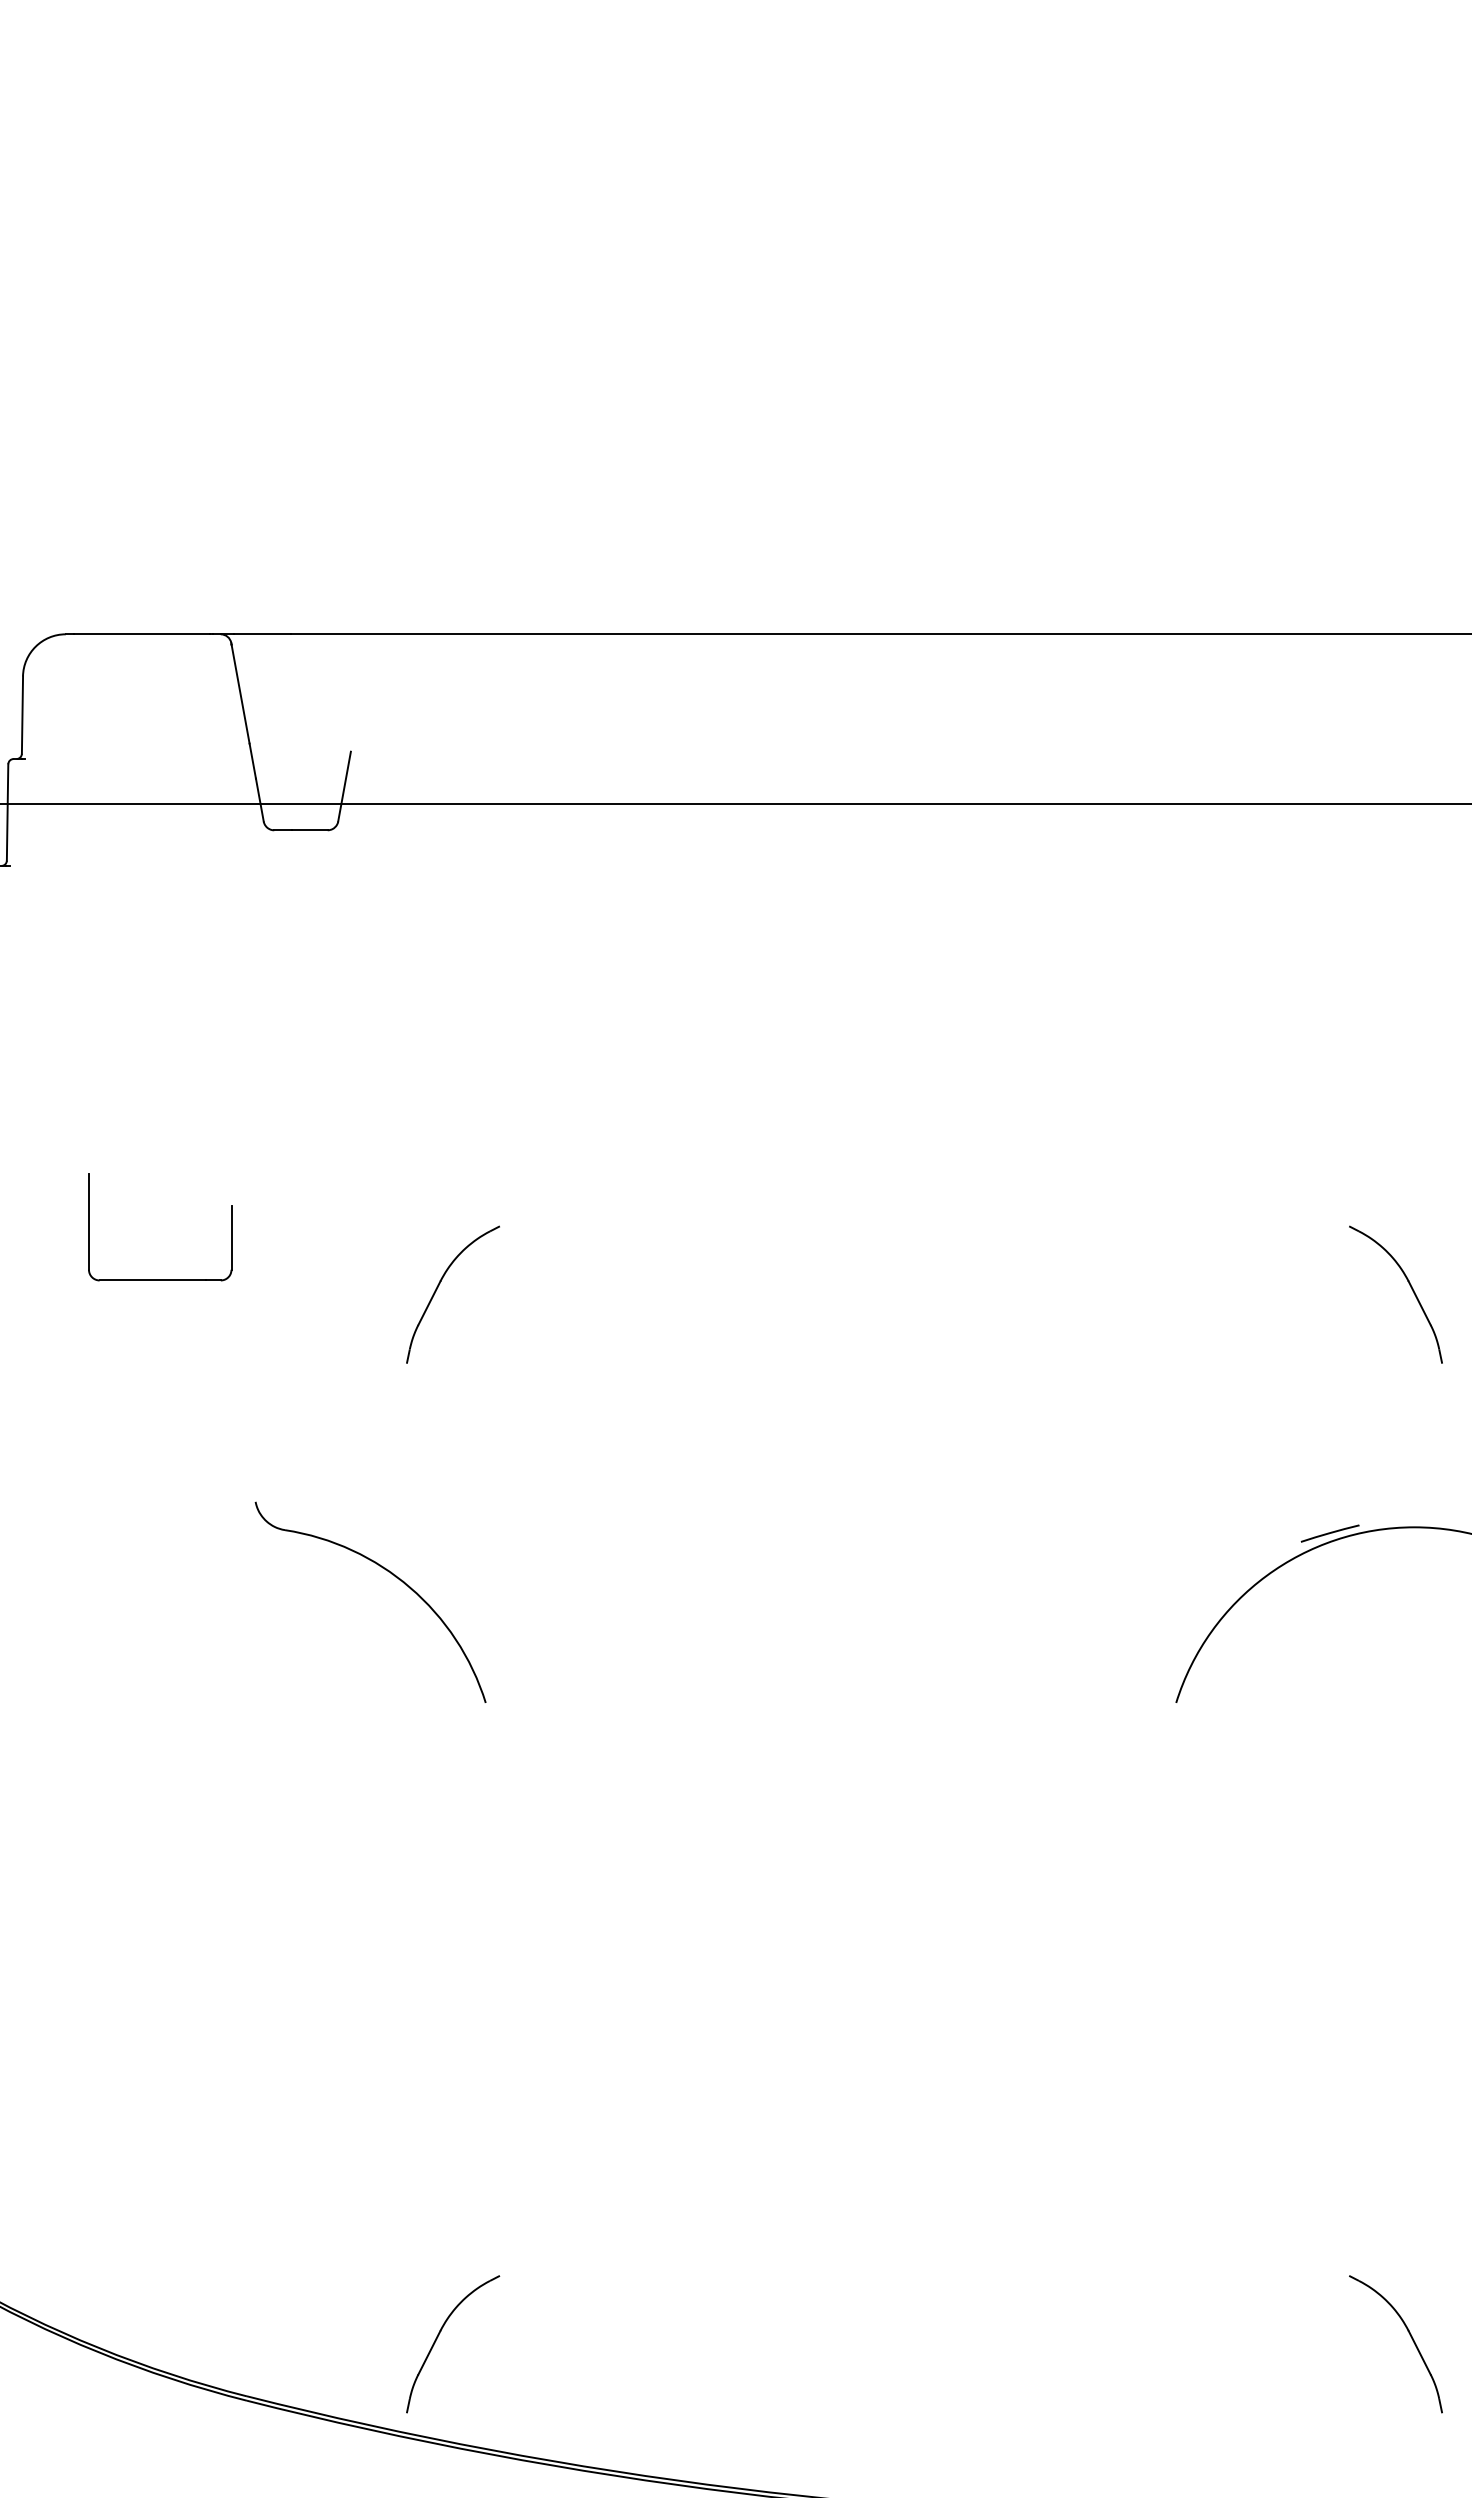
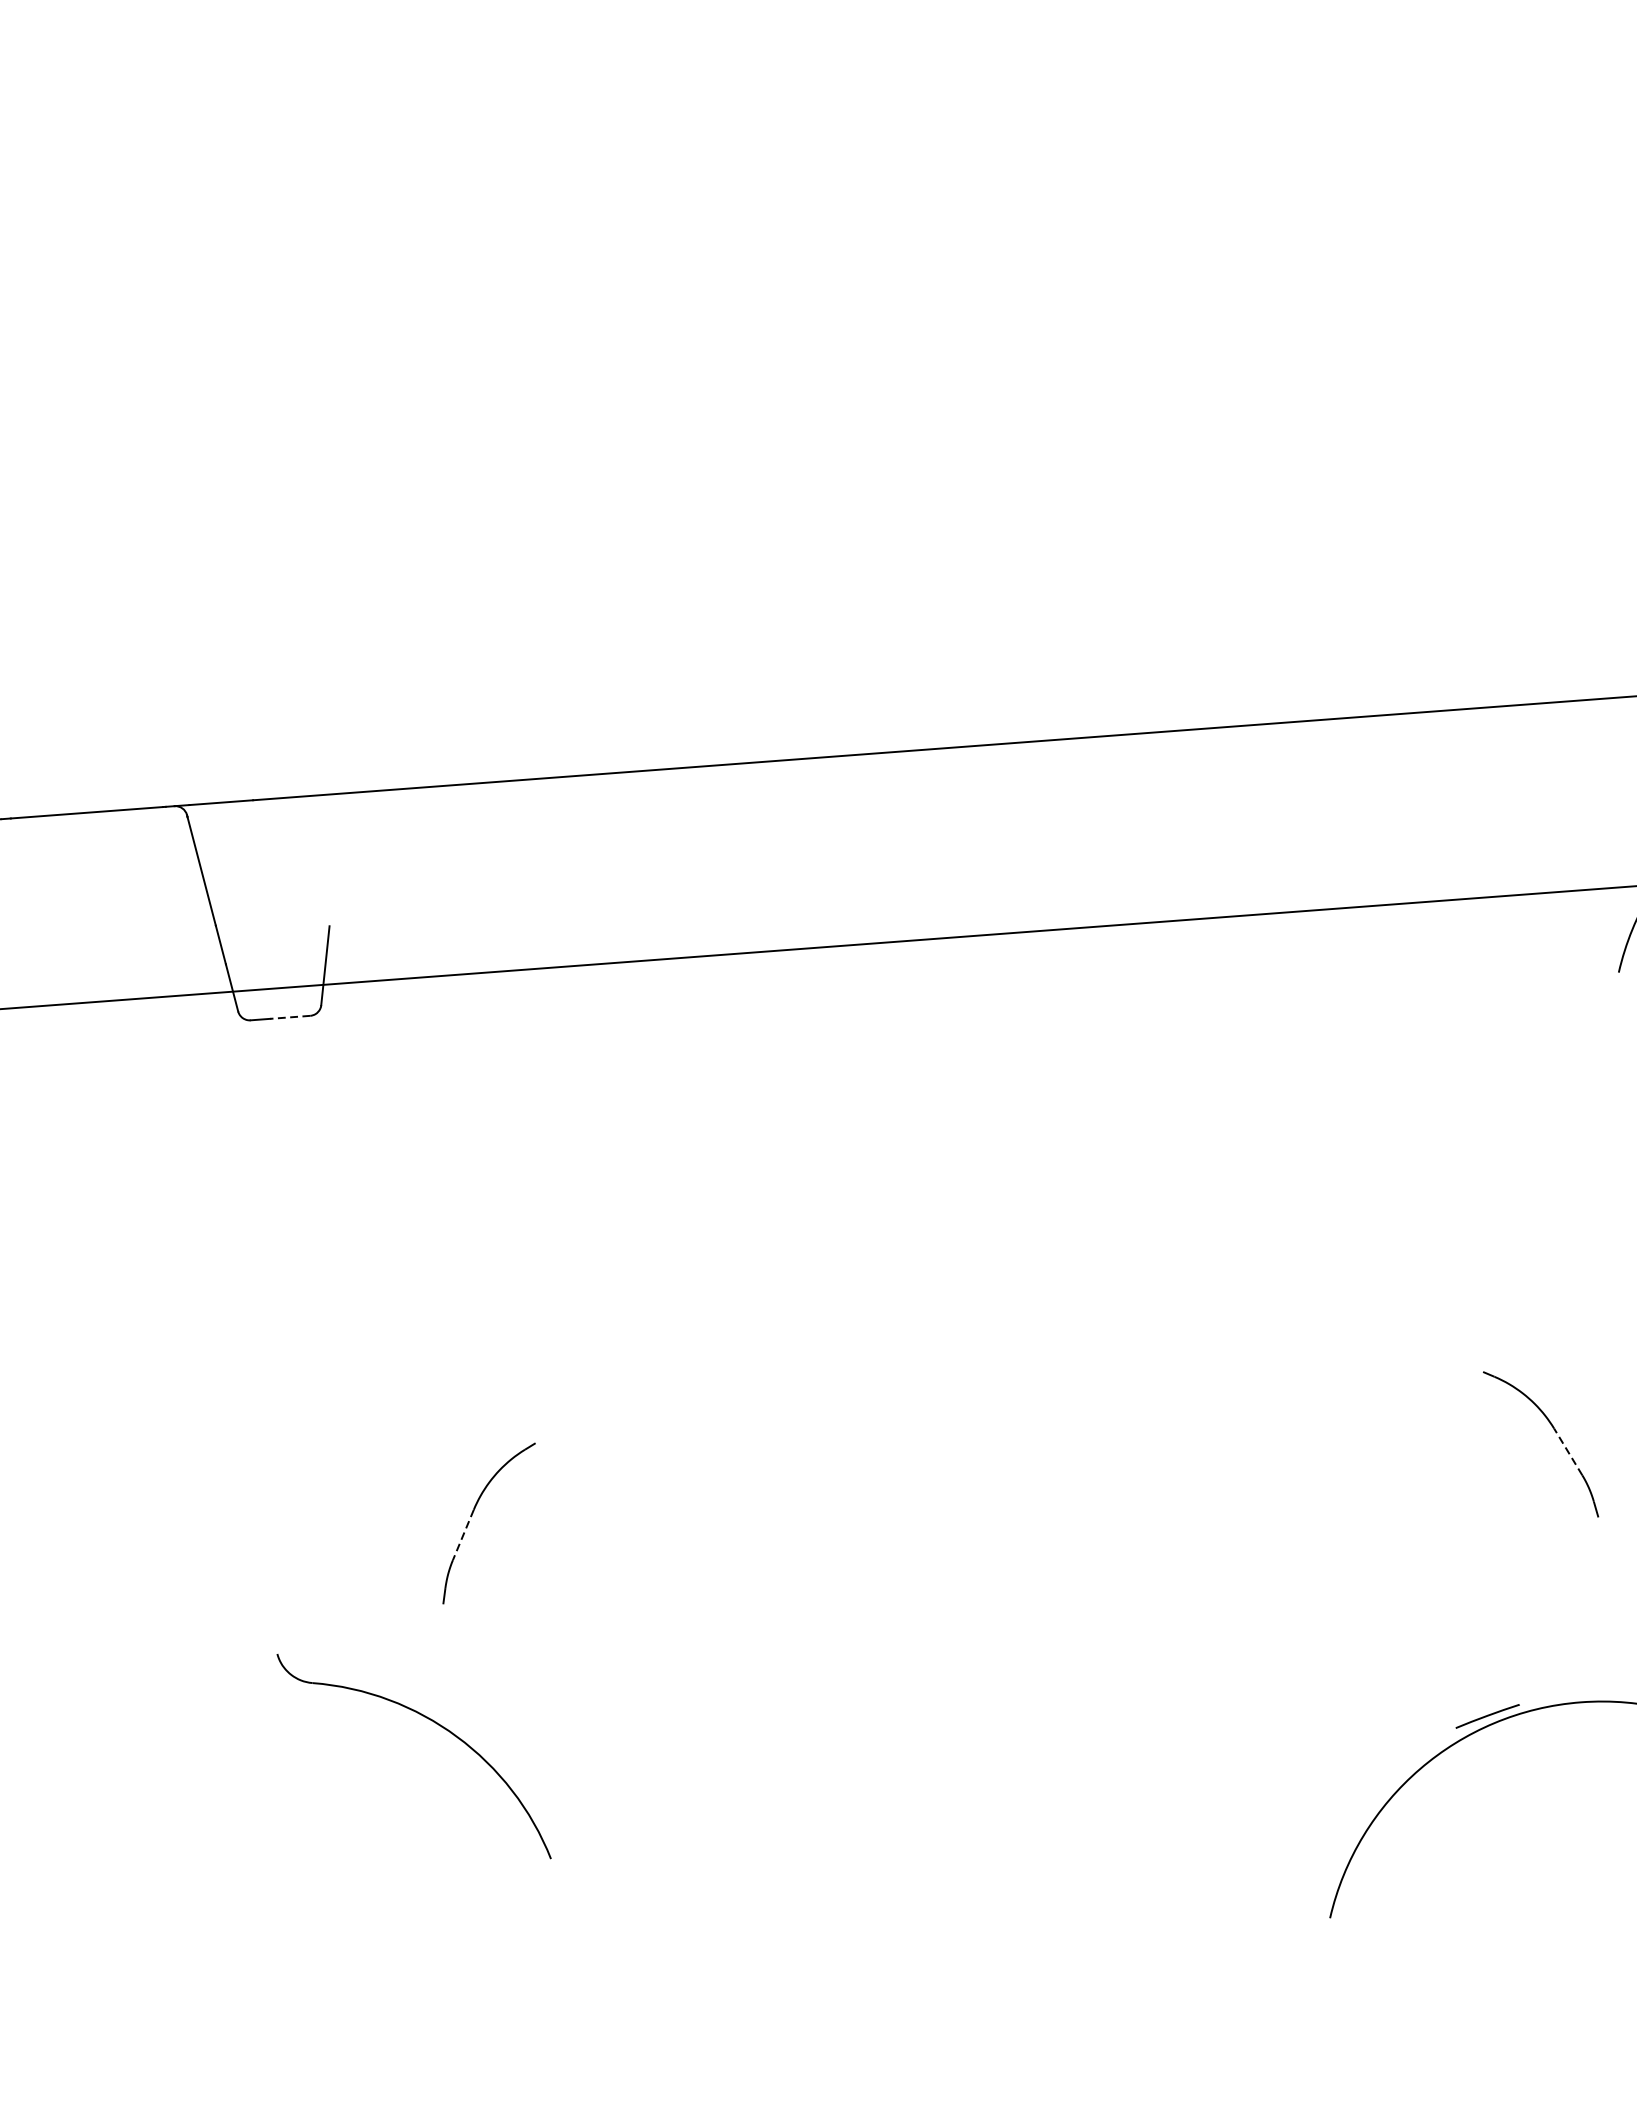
line: (309, 830) -> (289, 1017), solid -> dashed
part: (160, 1279) -> (161, 1531), removed
line: (1419, 1302) -> (1567, 1451), solid -> dashed
line: (429, 1303) -> (463, 1535), solid -> dashed
part: (388, 1572) -> (431, 1721), moved

